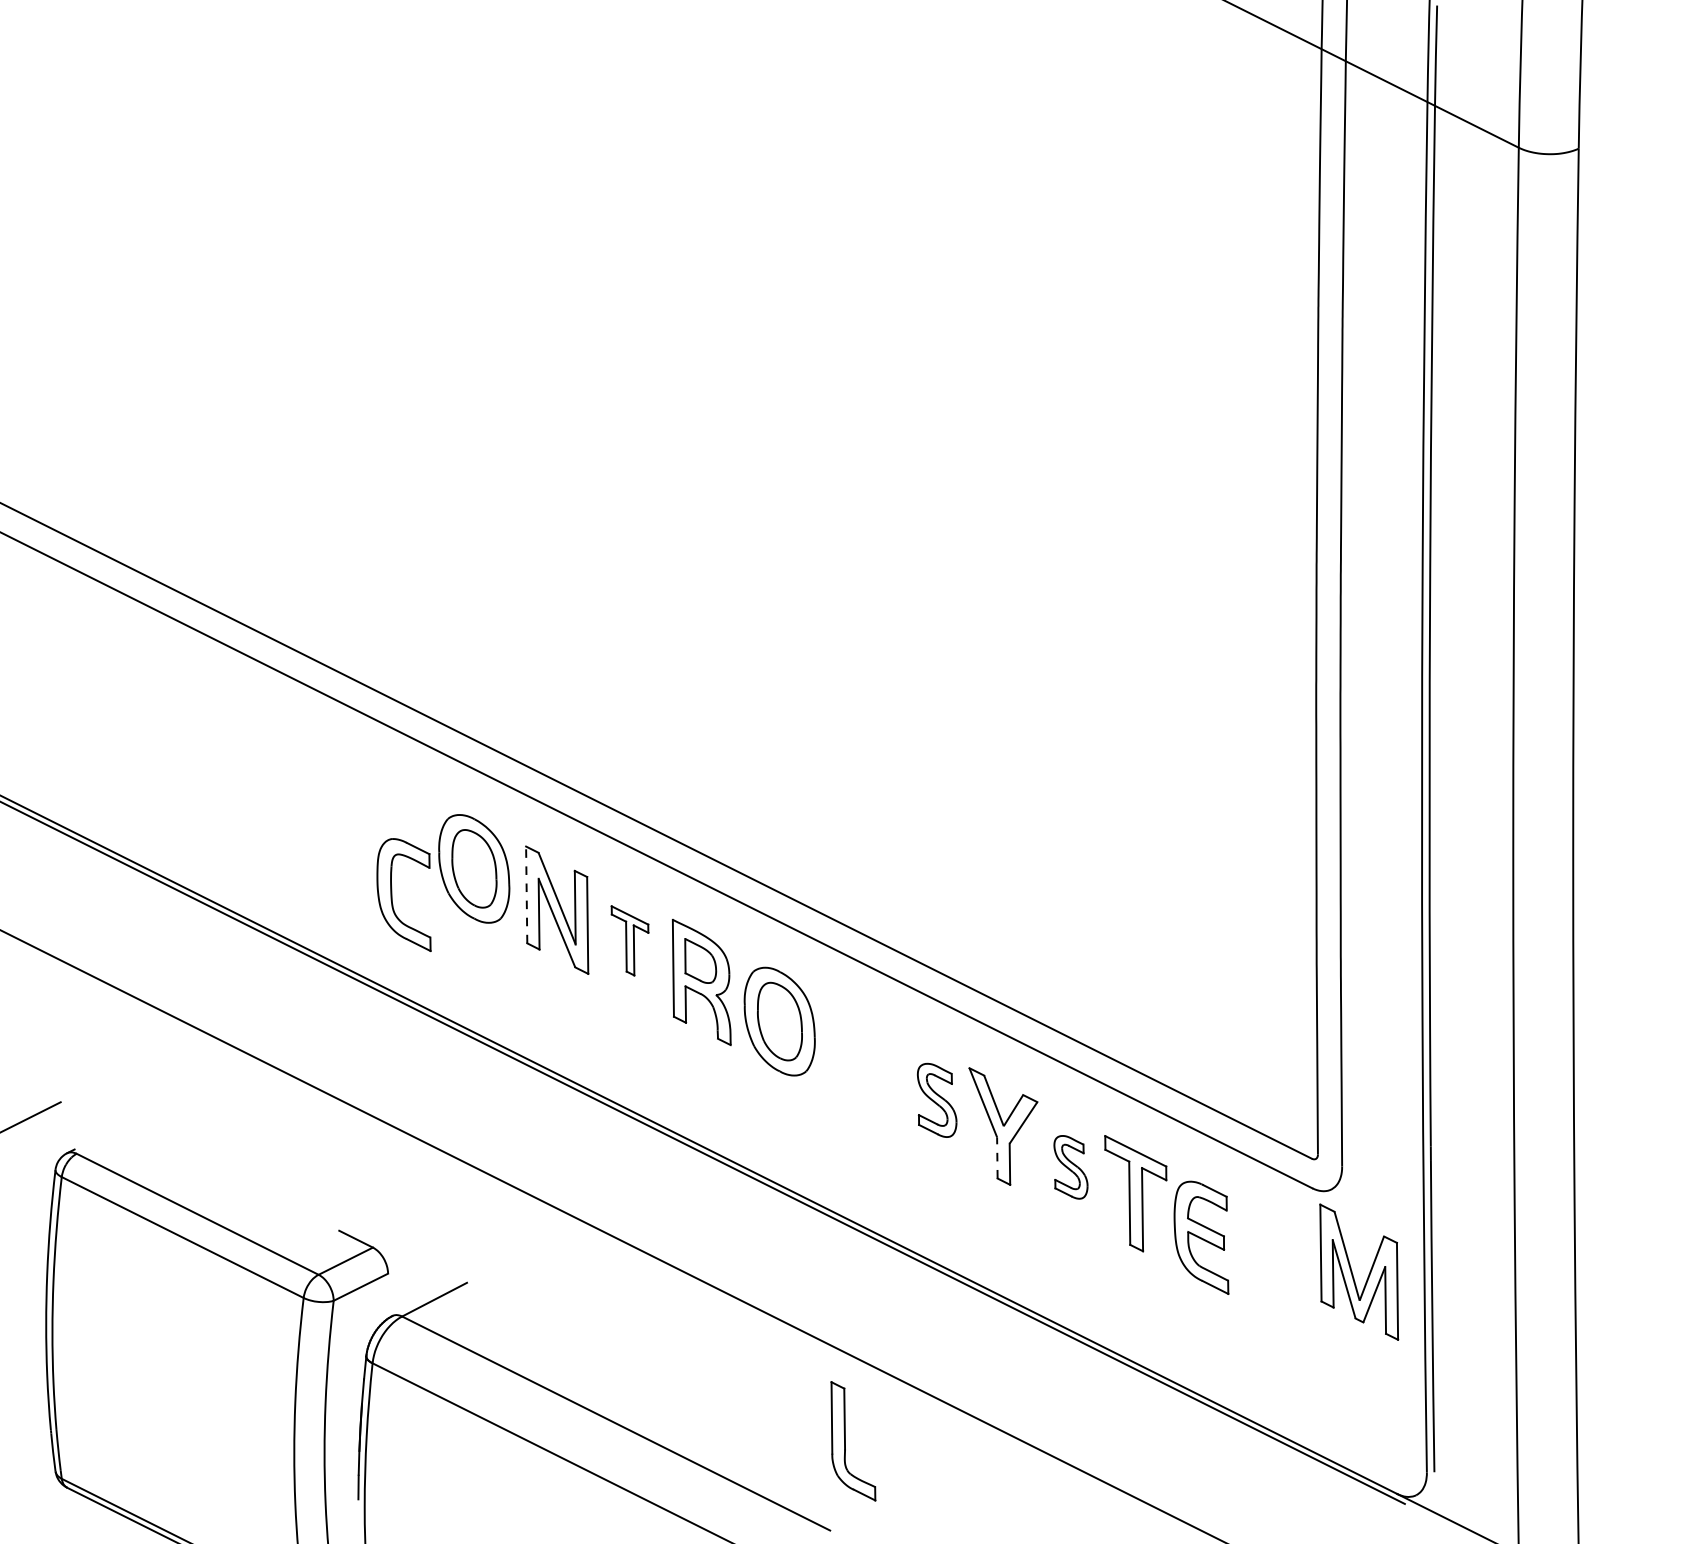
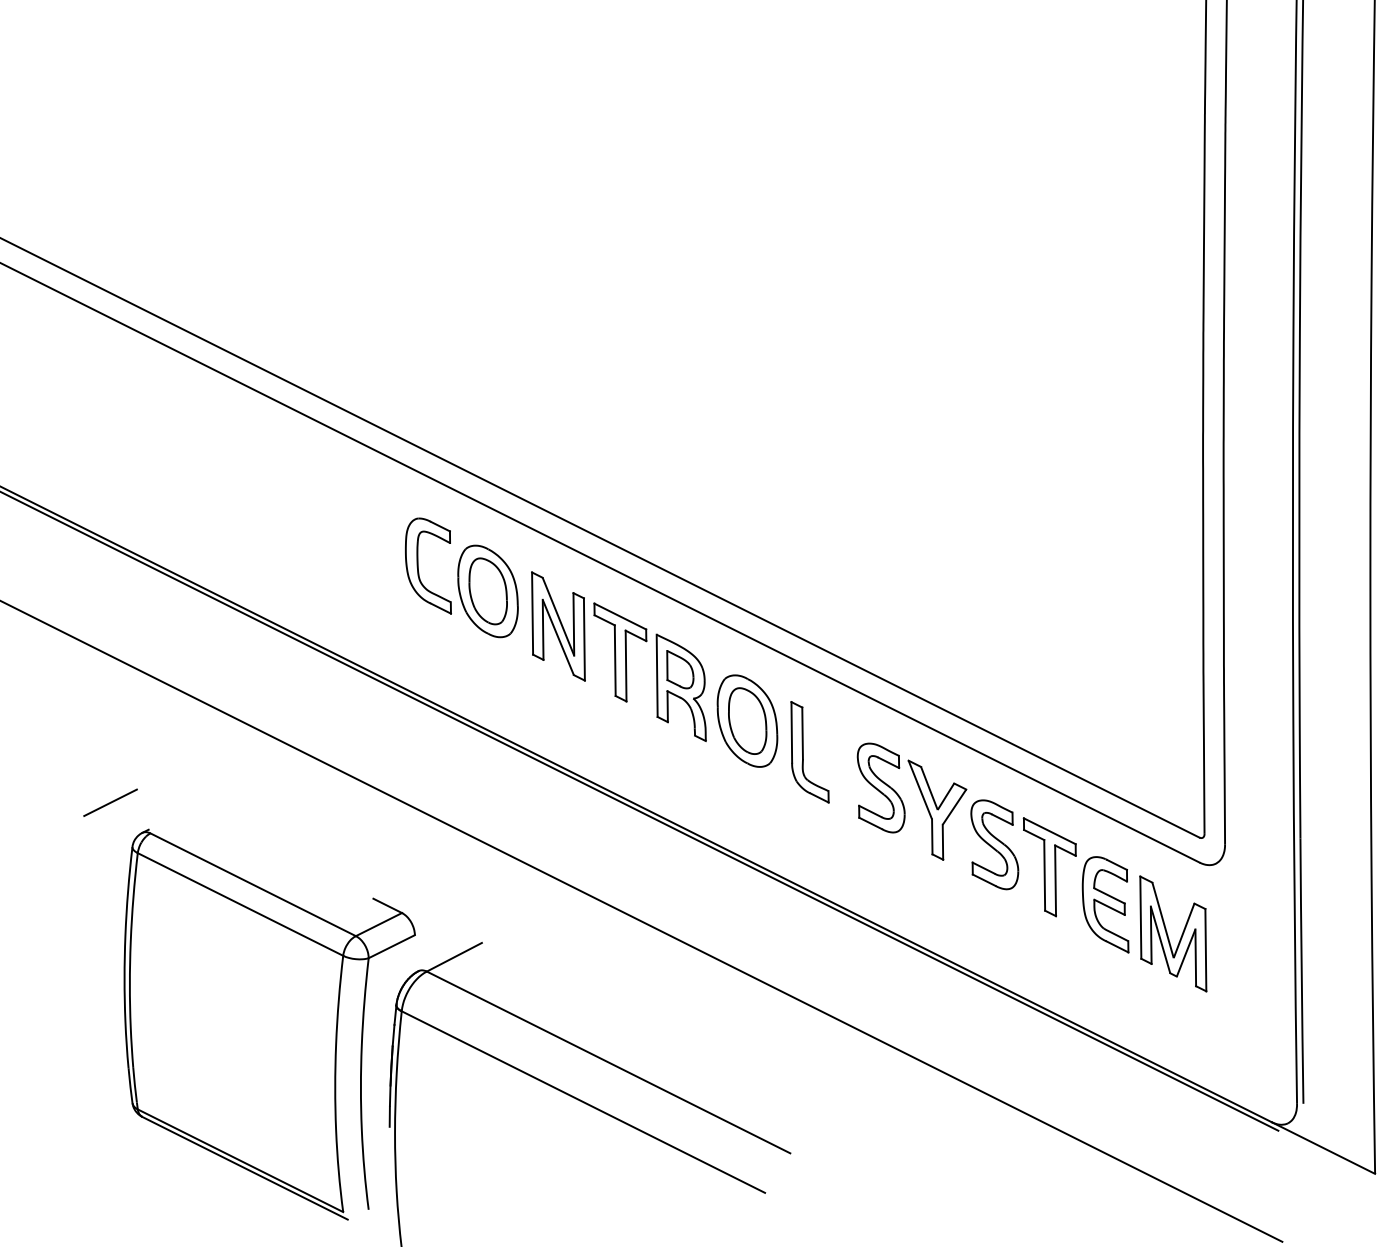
part: (392, 894) -> (418, 565), moved
line: (526, 894) -> (532, 613), dashed -> solid
part: (629, 940) -> (619, 652), size x1.67
part: (936, 1100) -> (880, 788), size x1.43
line: (997, 1157) -> (932, 836), dashed -> solid
part: (1070, 1167) -> (994, 845), size x1.67
part: (1353, 1274) -> (1168, 935), moved
part: (845, 1441) -> (803, 752), moved

